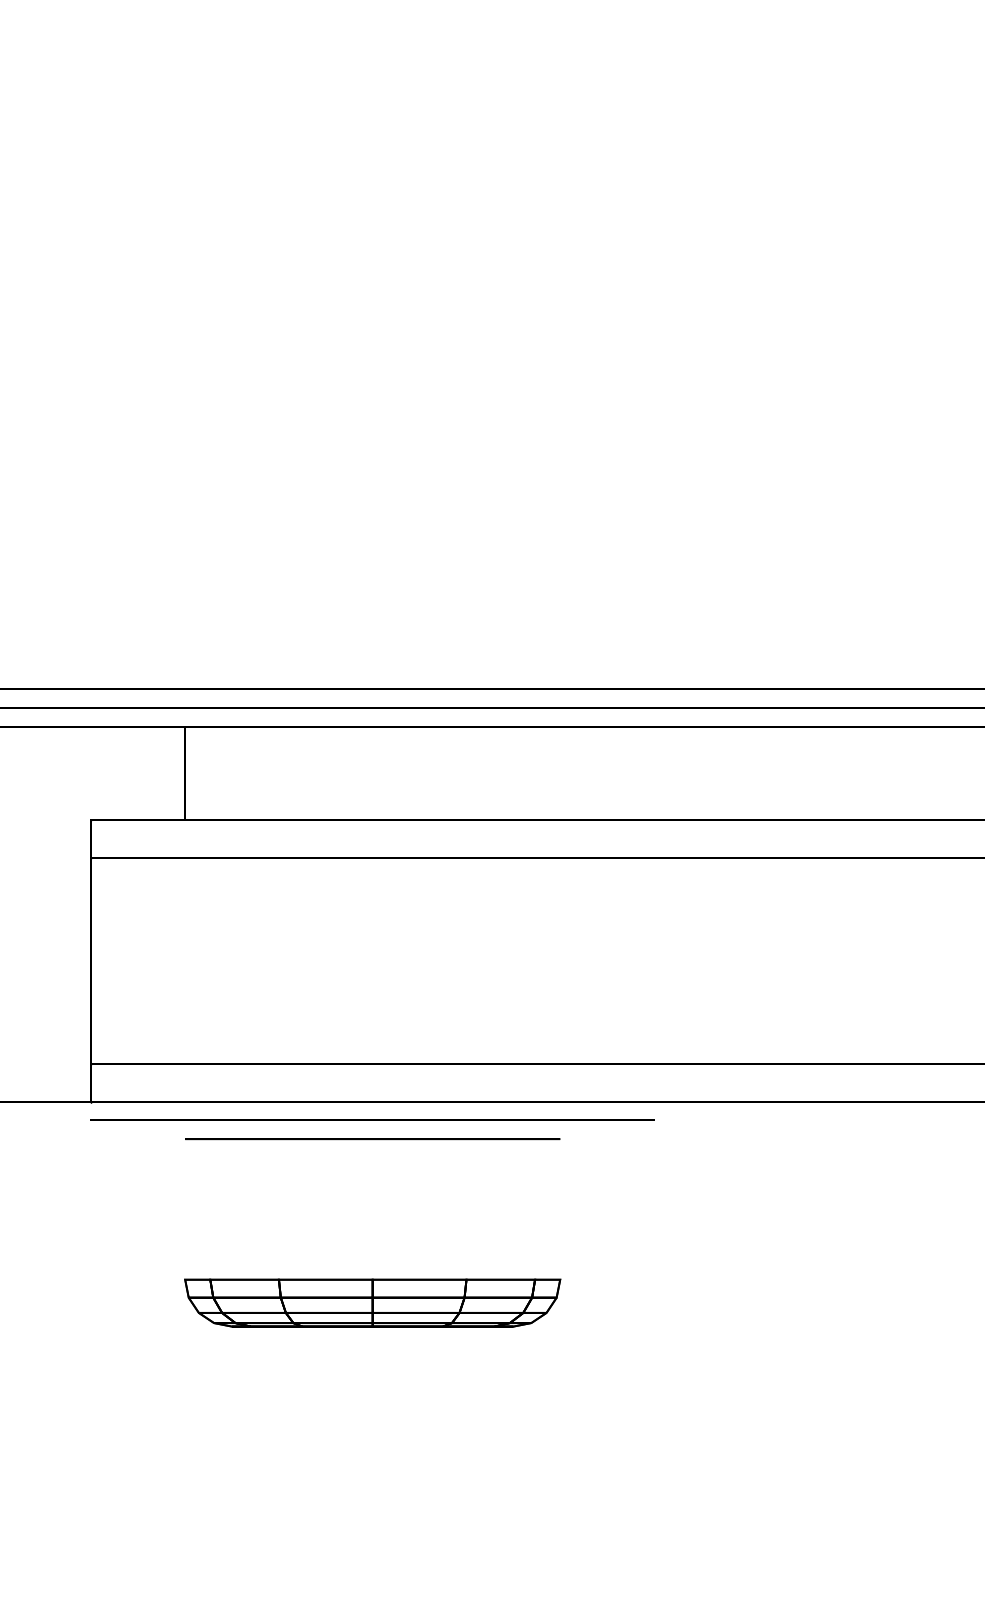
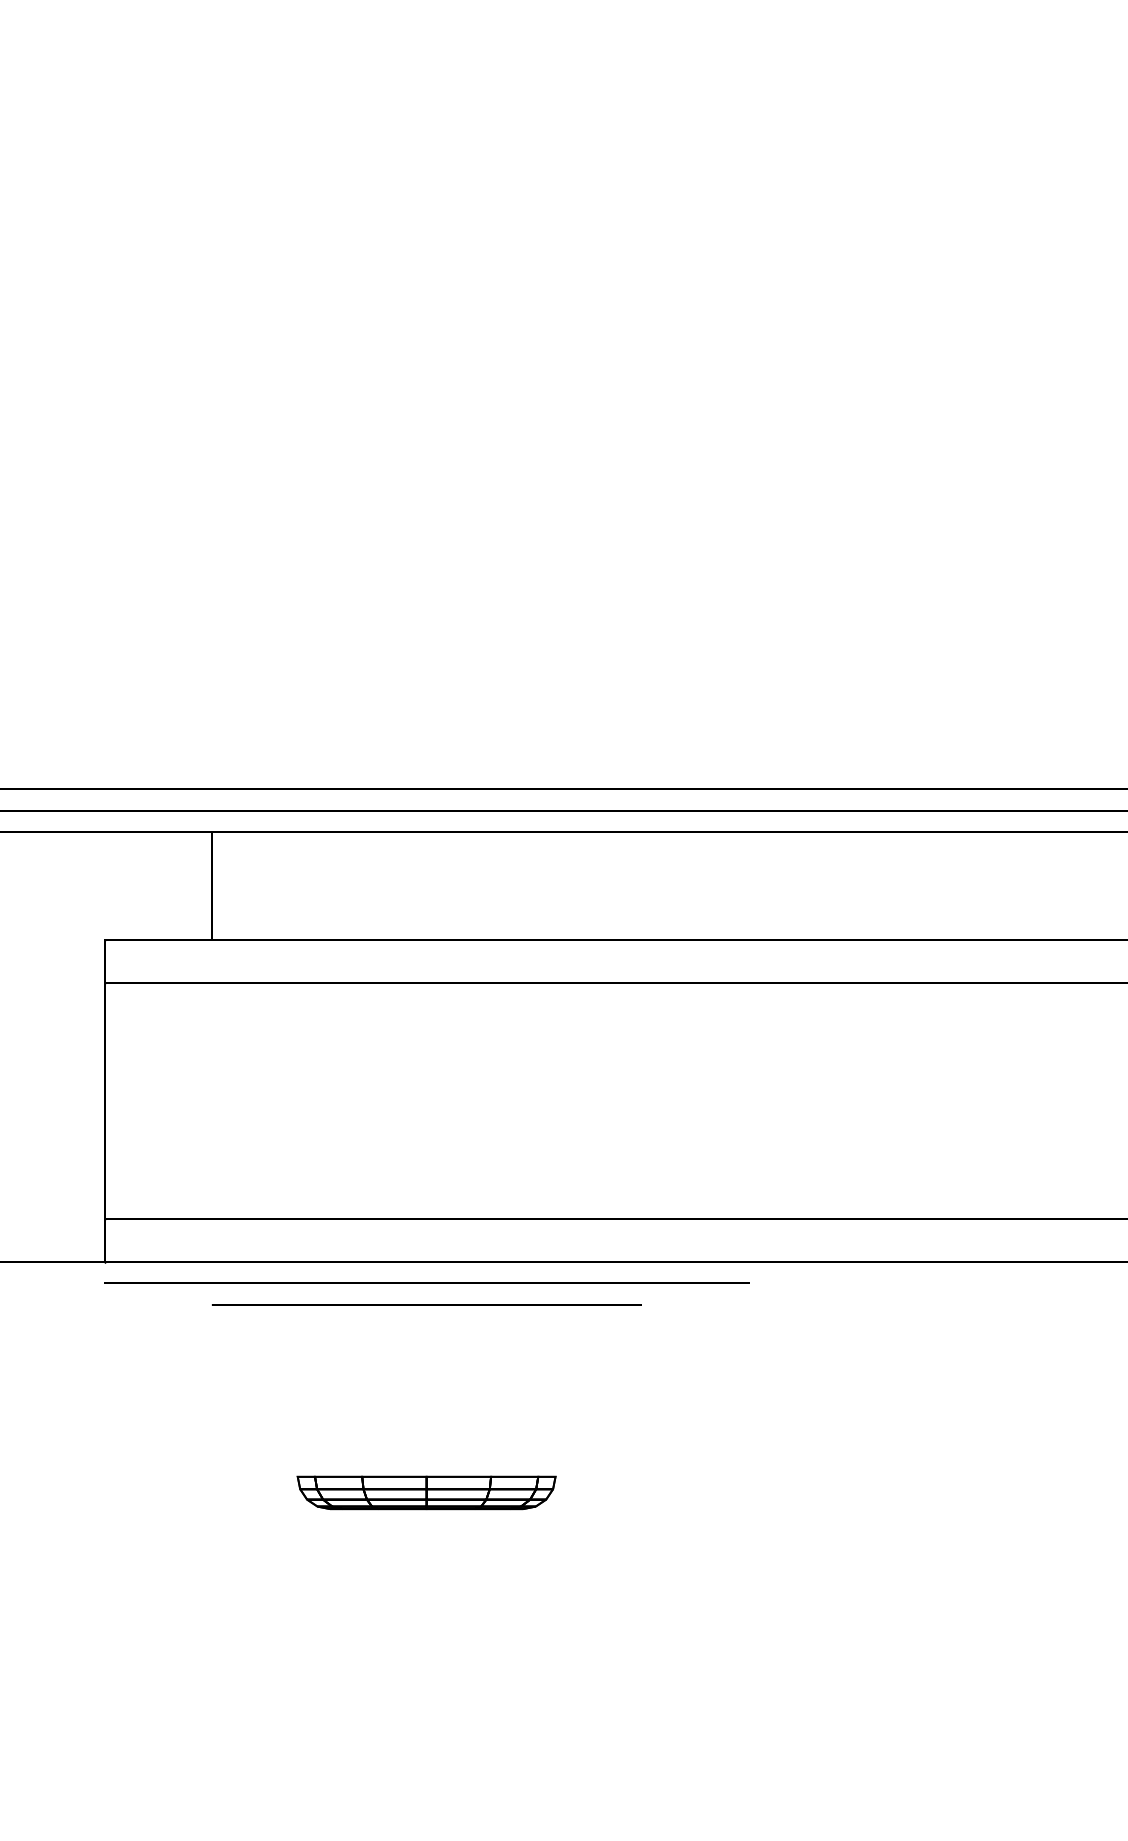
part: (372, 1302) -> (426, 1492), size x0.6

